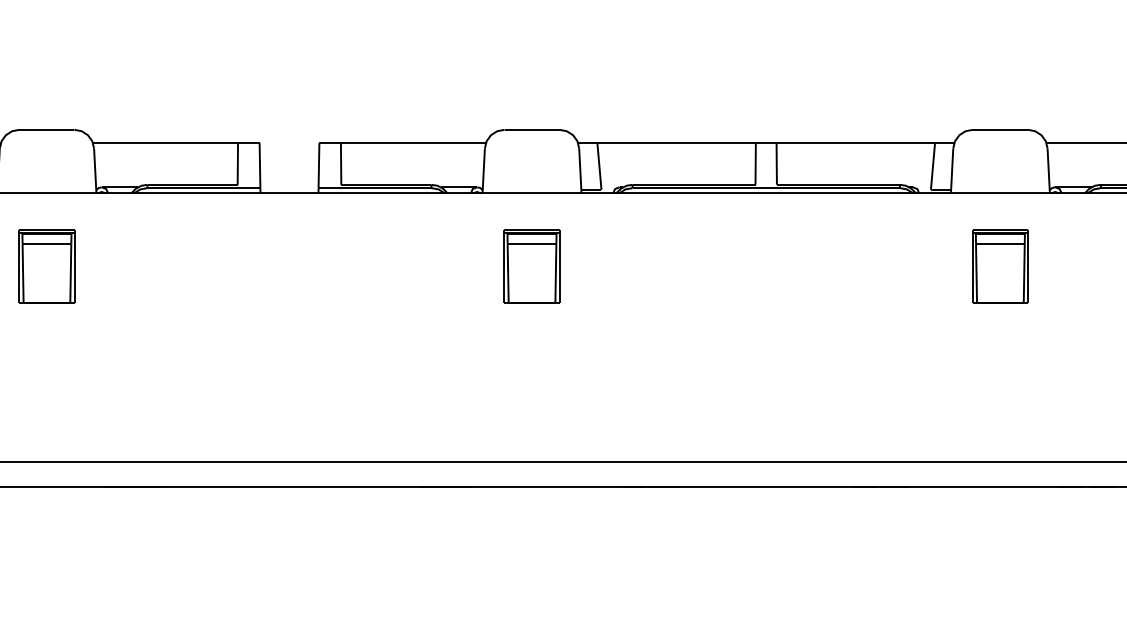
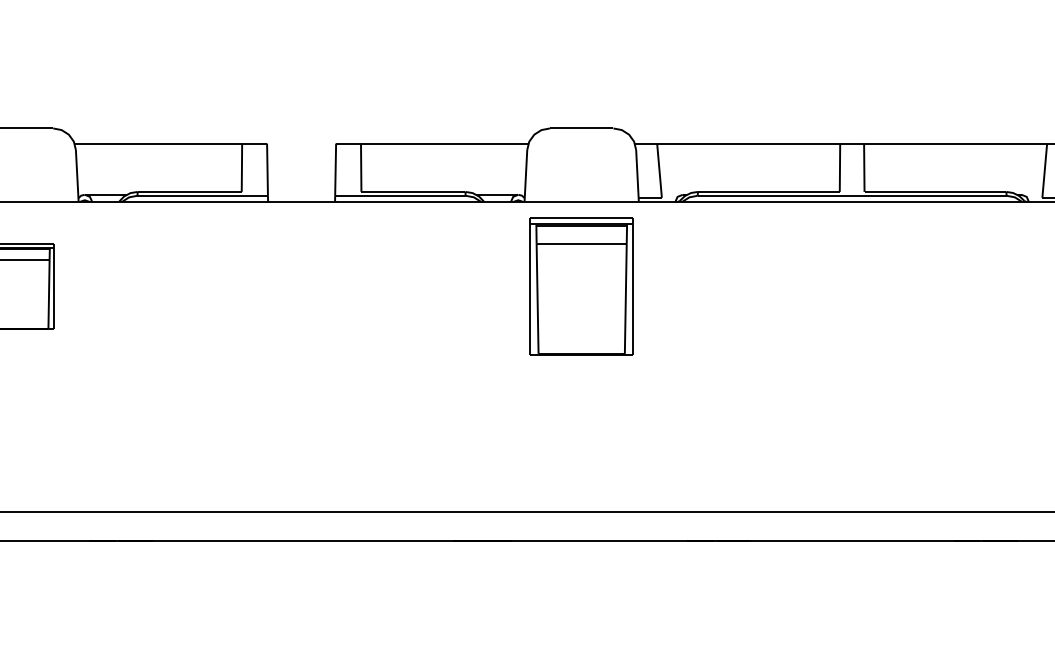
part: (531, 266) -> (581, 286), size x1.6

